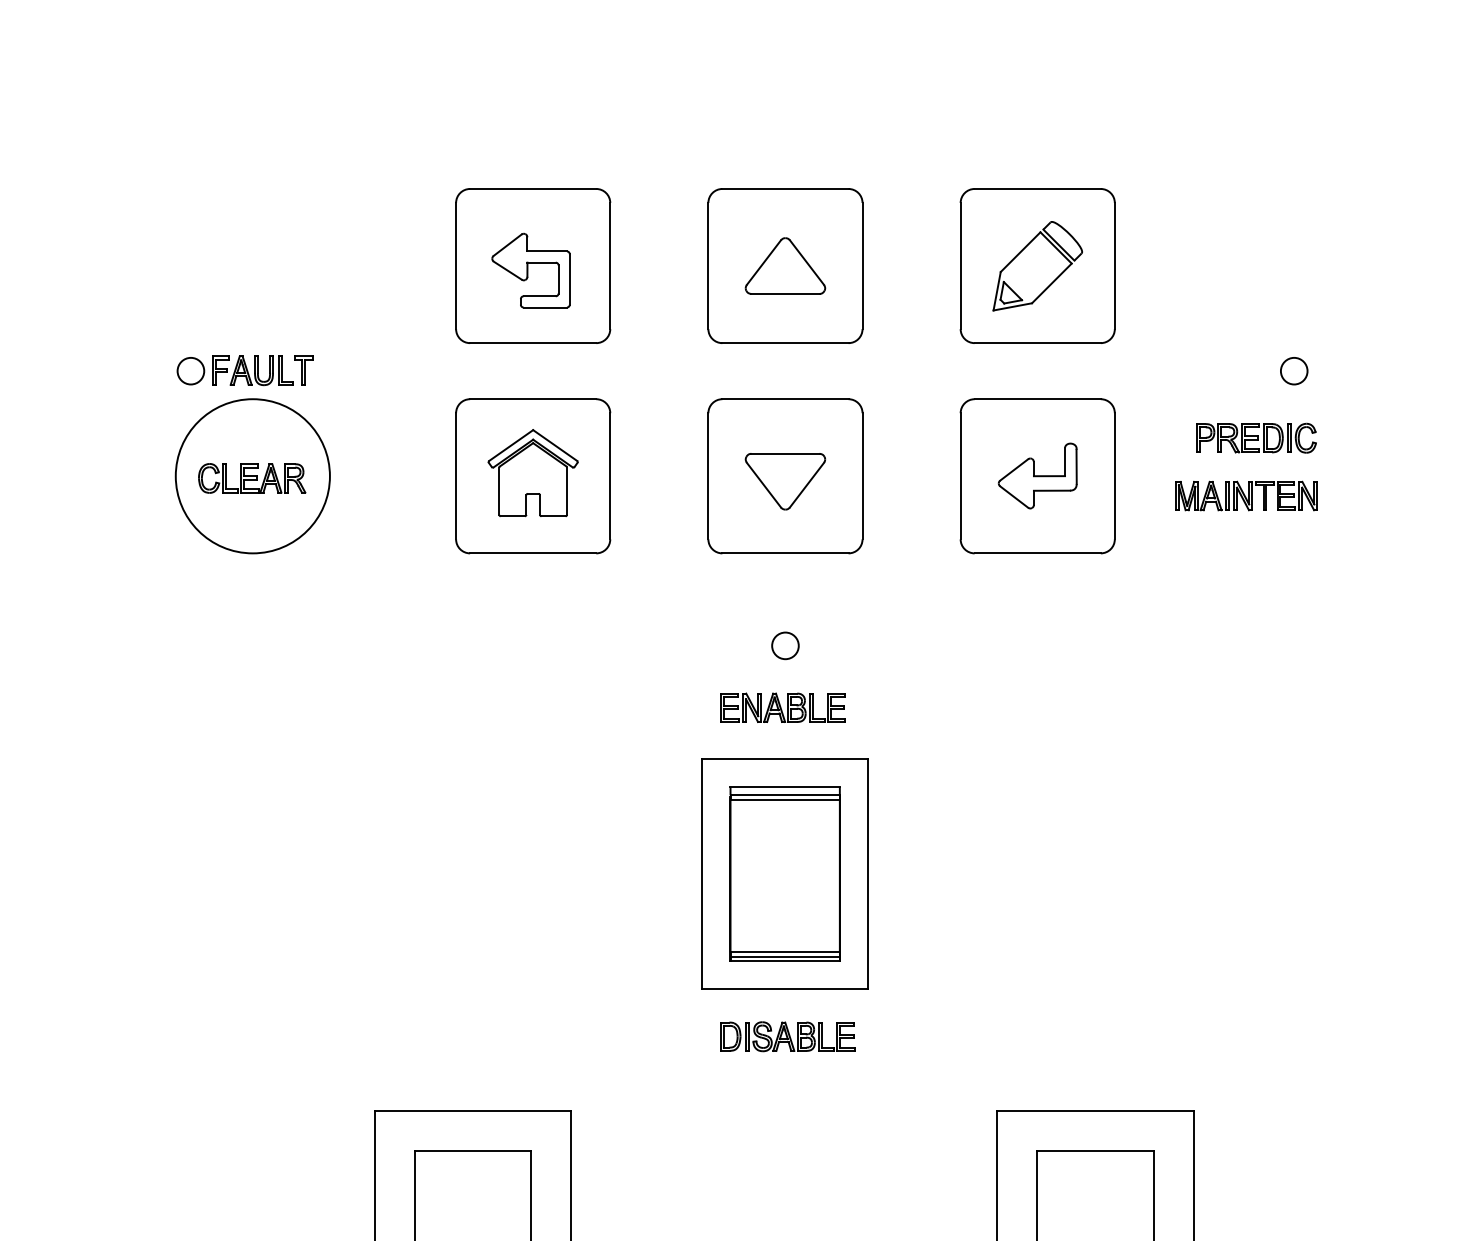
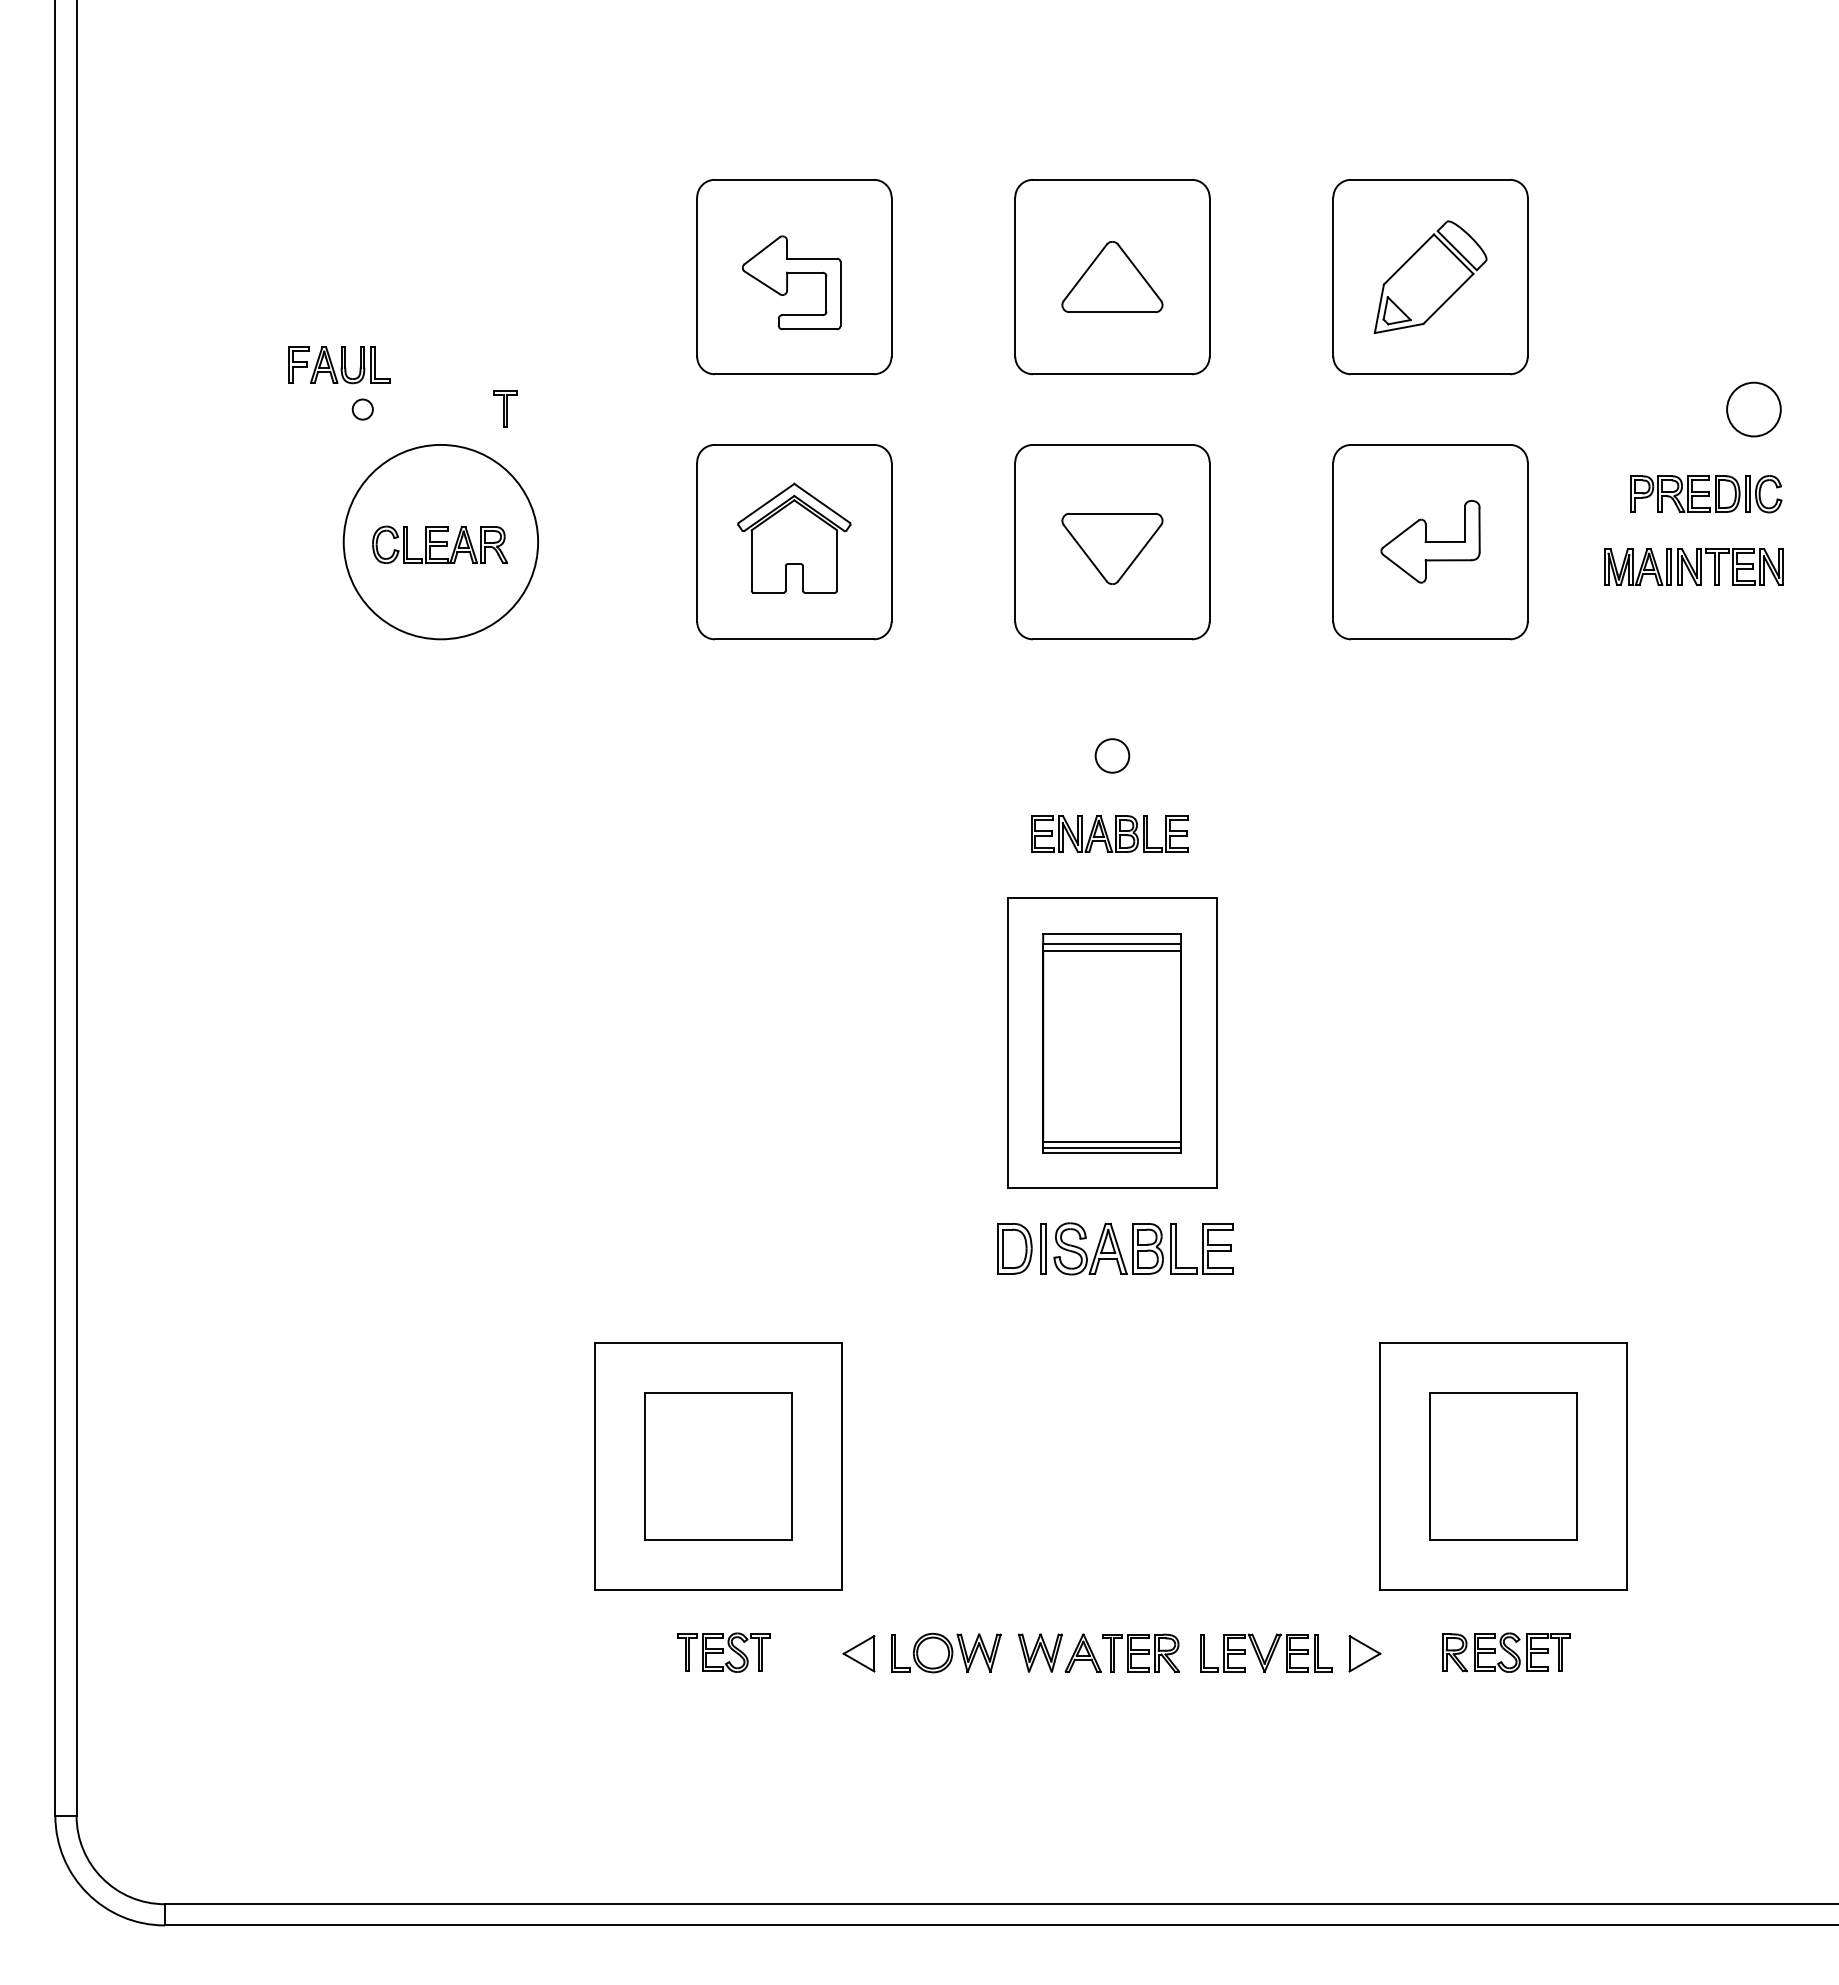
circle: (190, 371) -> (362, 409), size x0.6
part: (253, 371) -> (339, 365), moved
circle: (1293, 371) -> (1753, 409), size x1.6
part: (787, 1036) -> (1115, 1248), size x1.4

